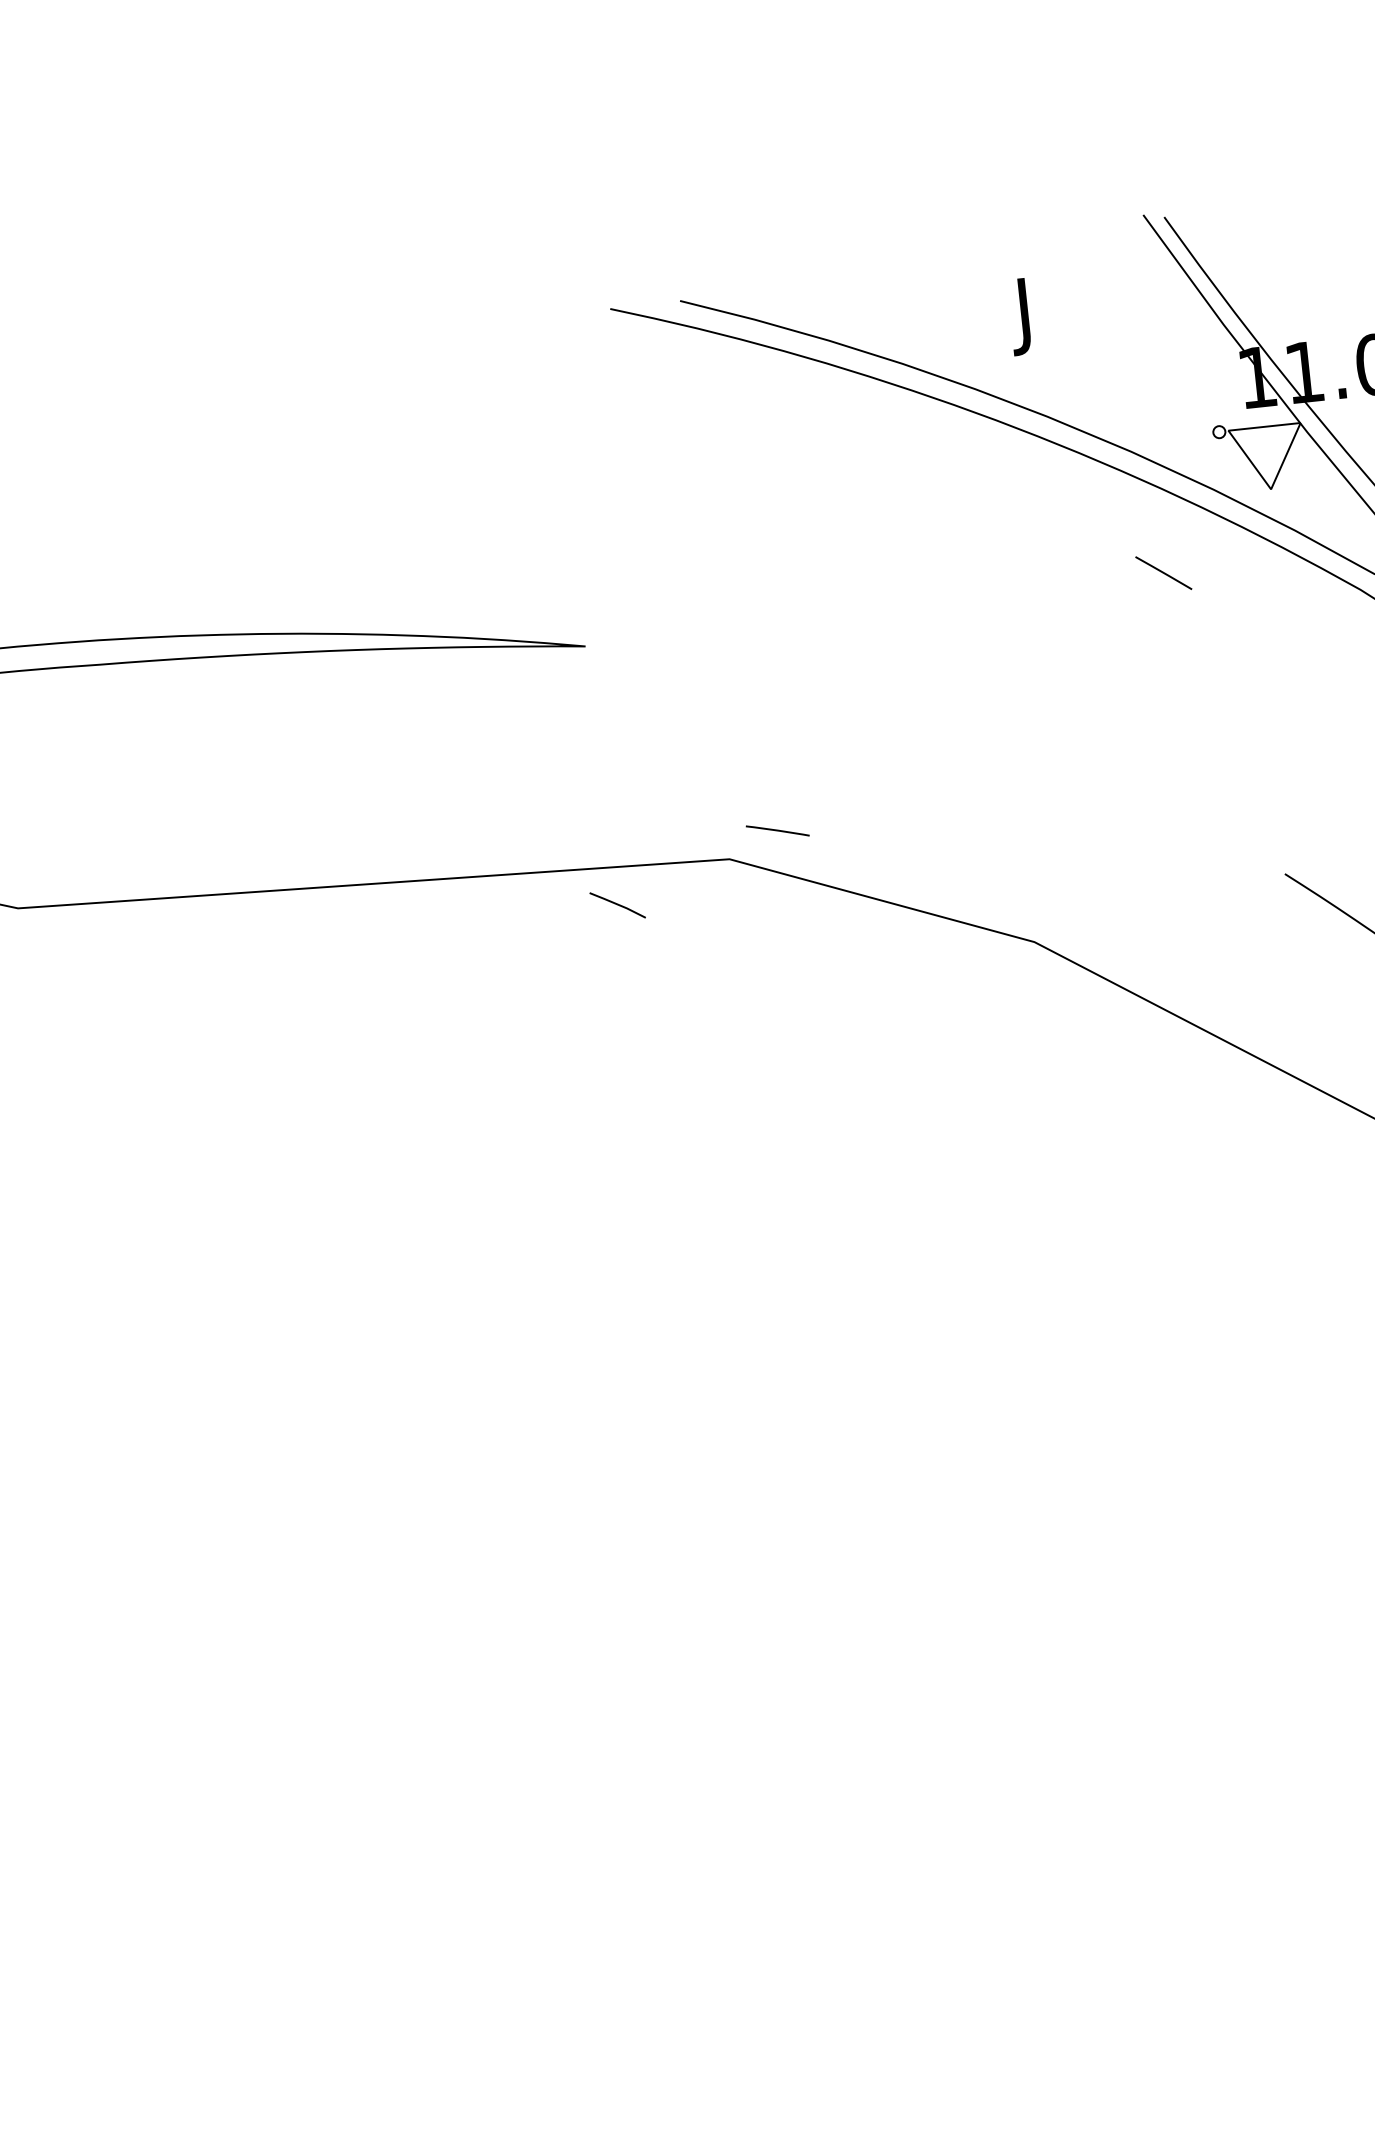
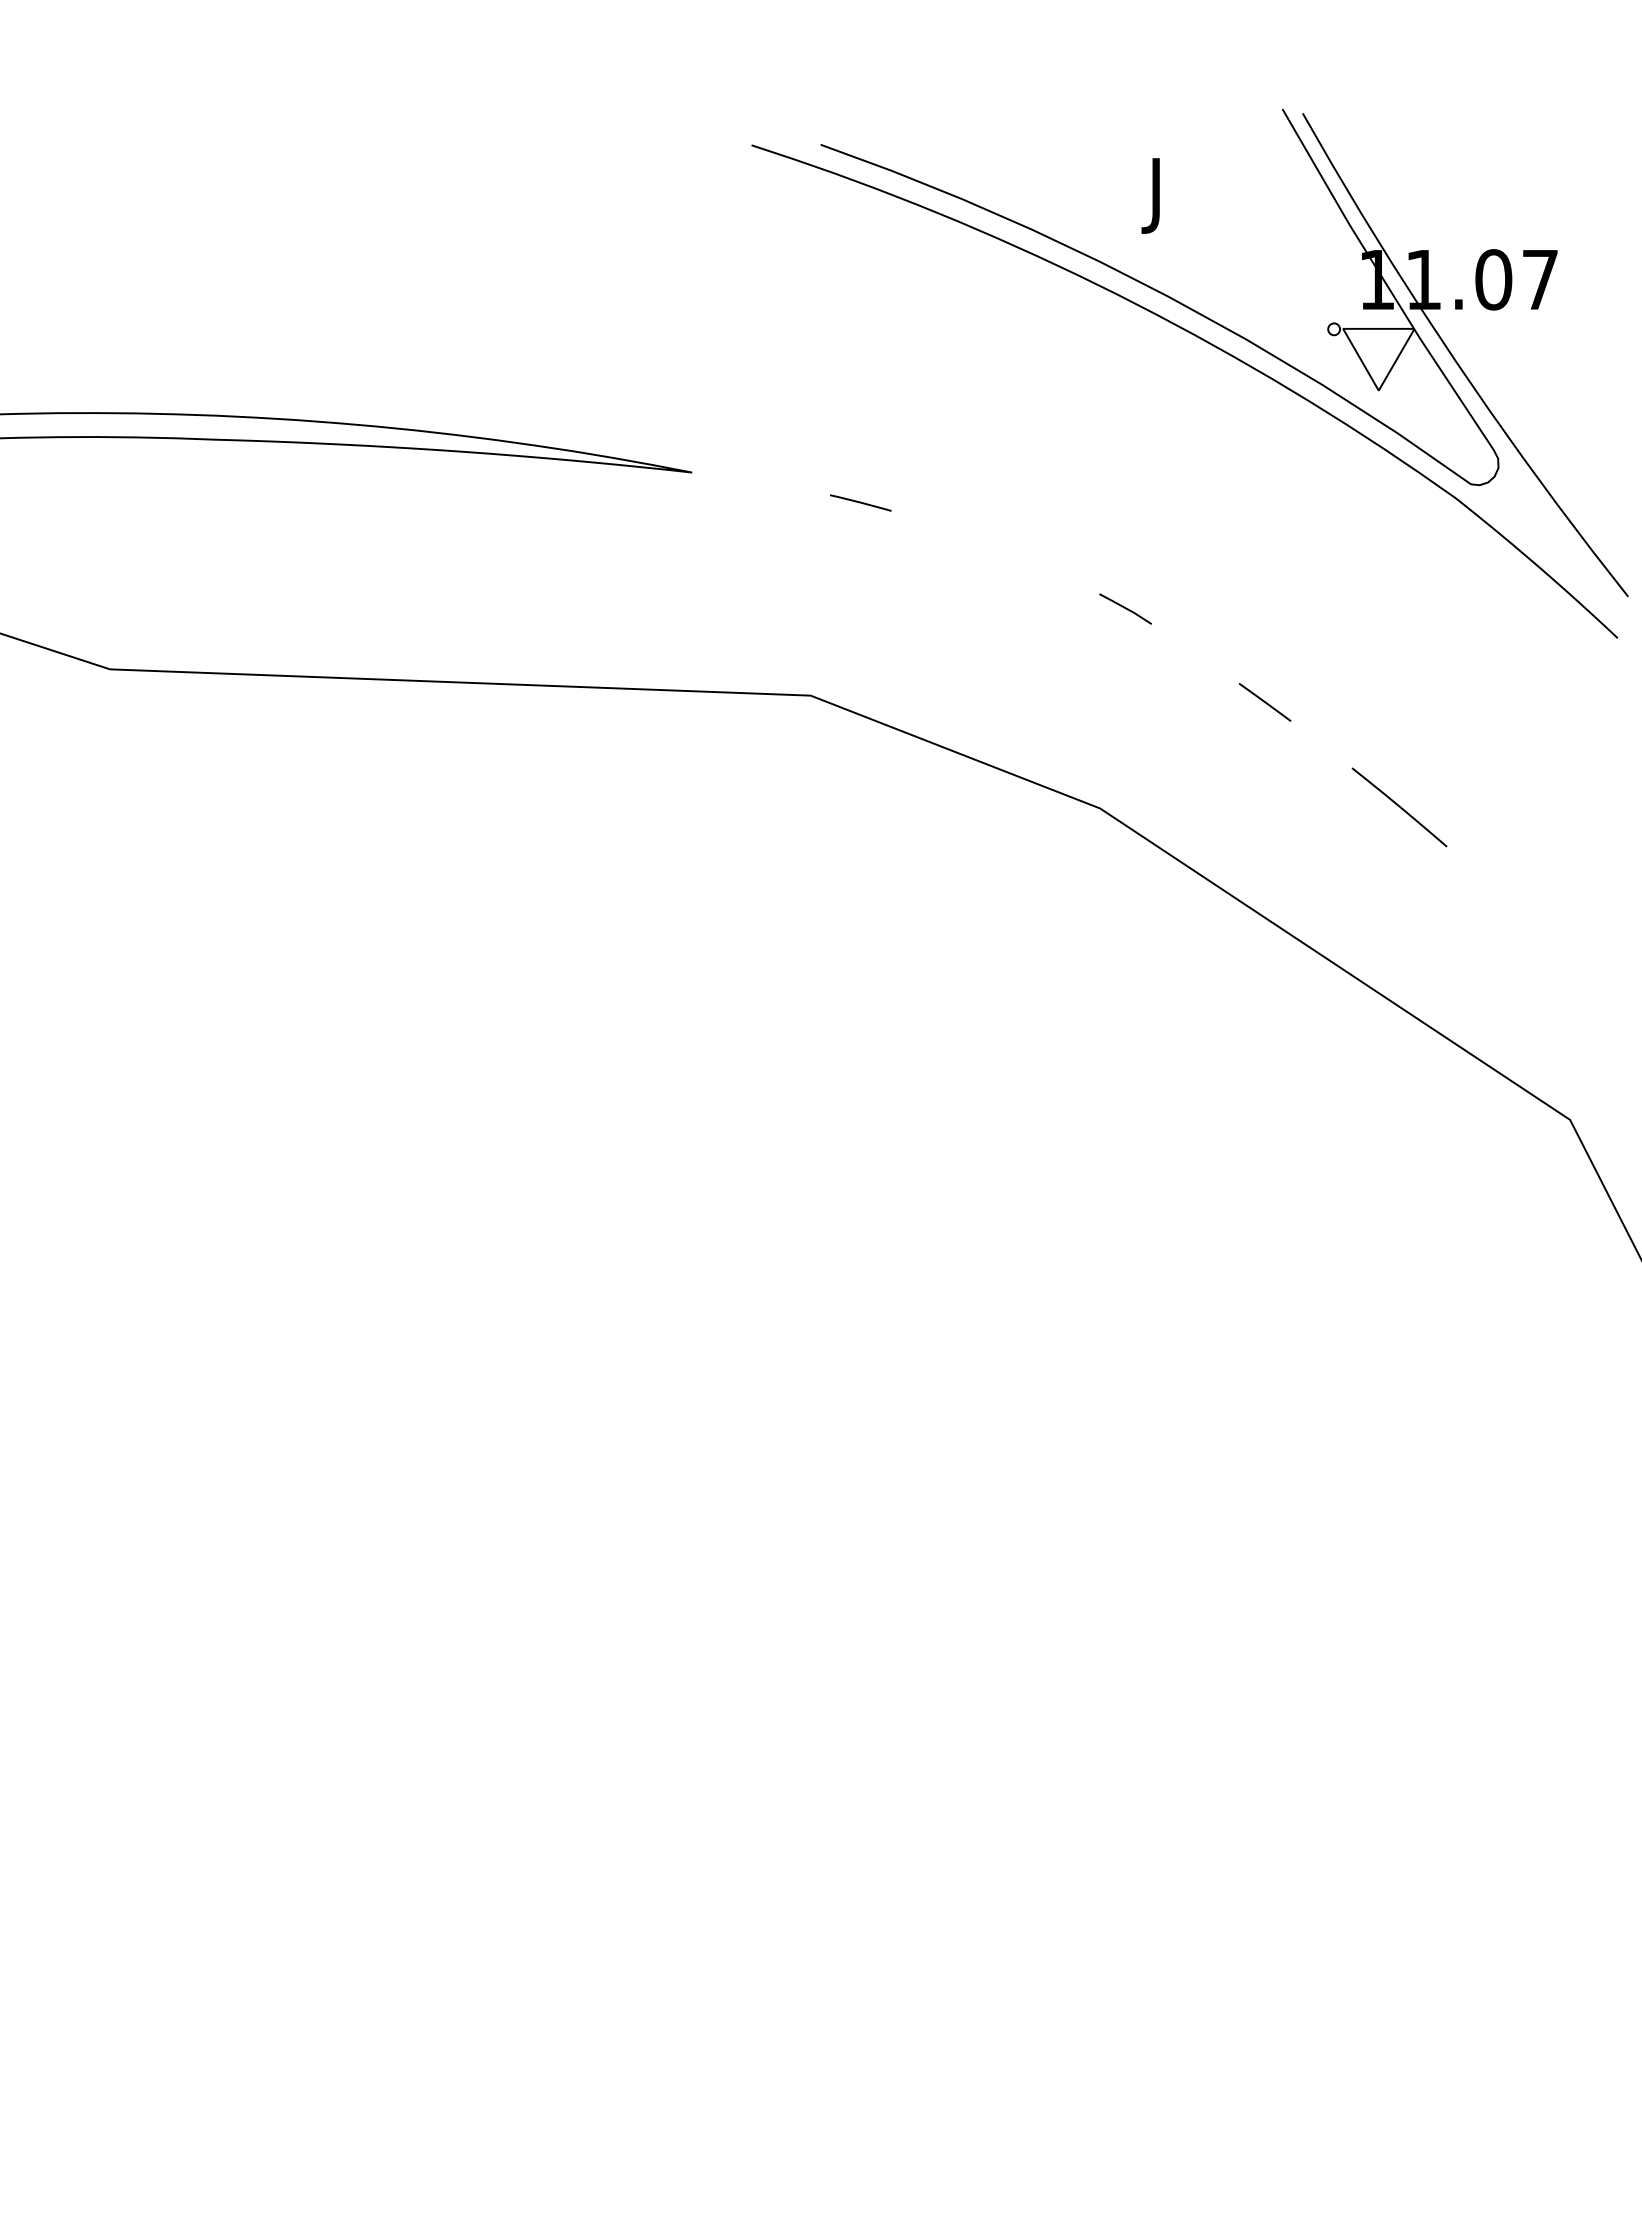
line: (1163, 573) -> (1264, 702), moved
line: (777, 830) -> (860, 502), moved
line: (617, 904) -> (1125, 608), moved

